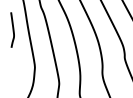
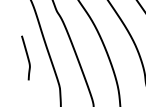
curve: (12, 29) -> (26, 57), moved

